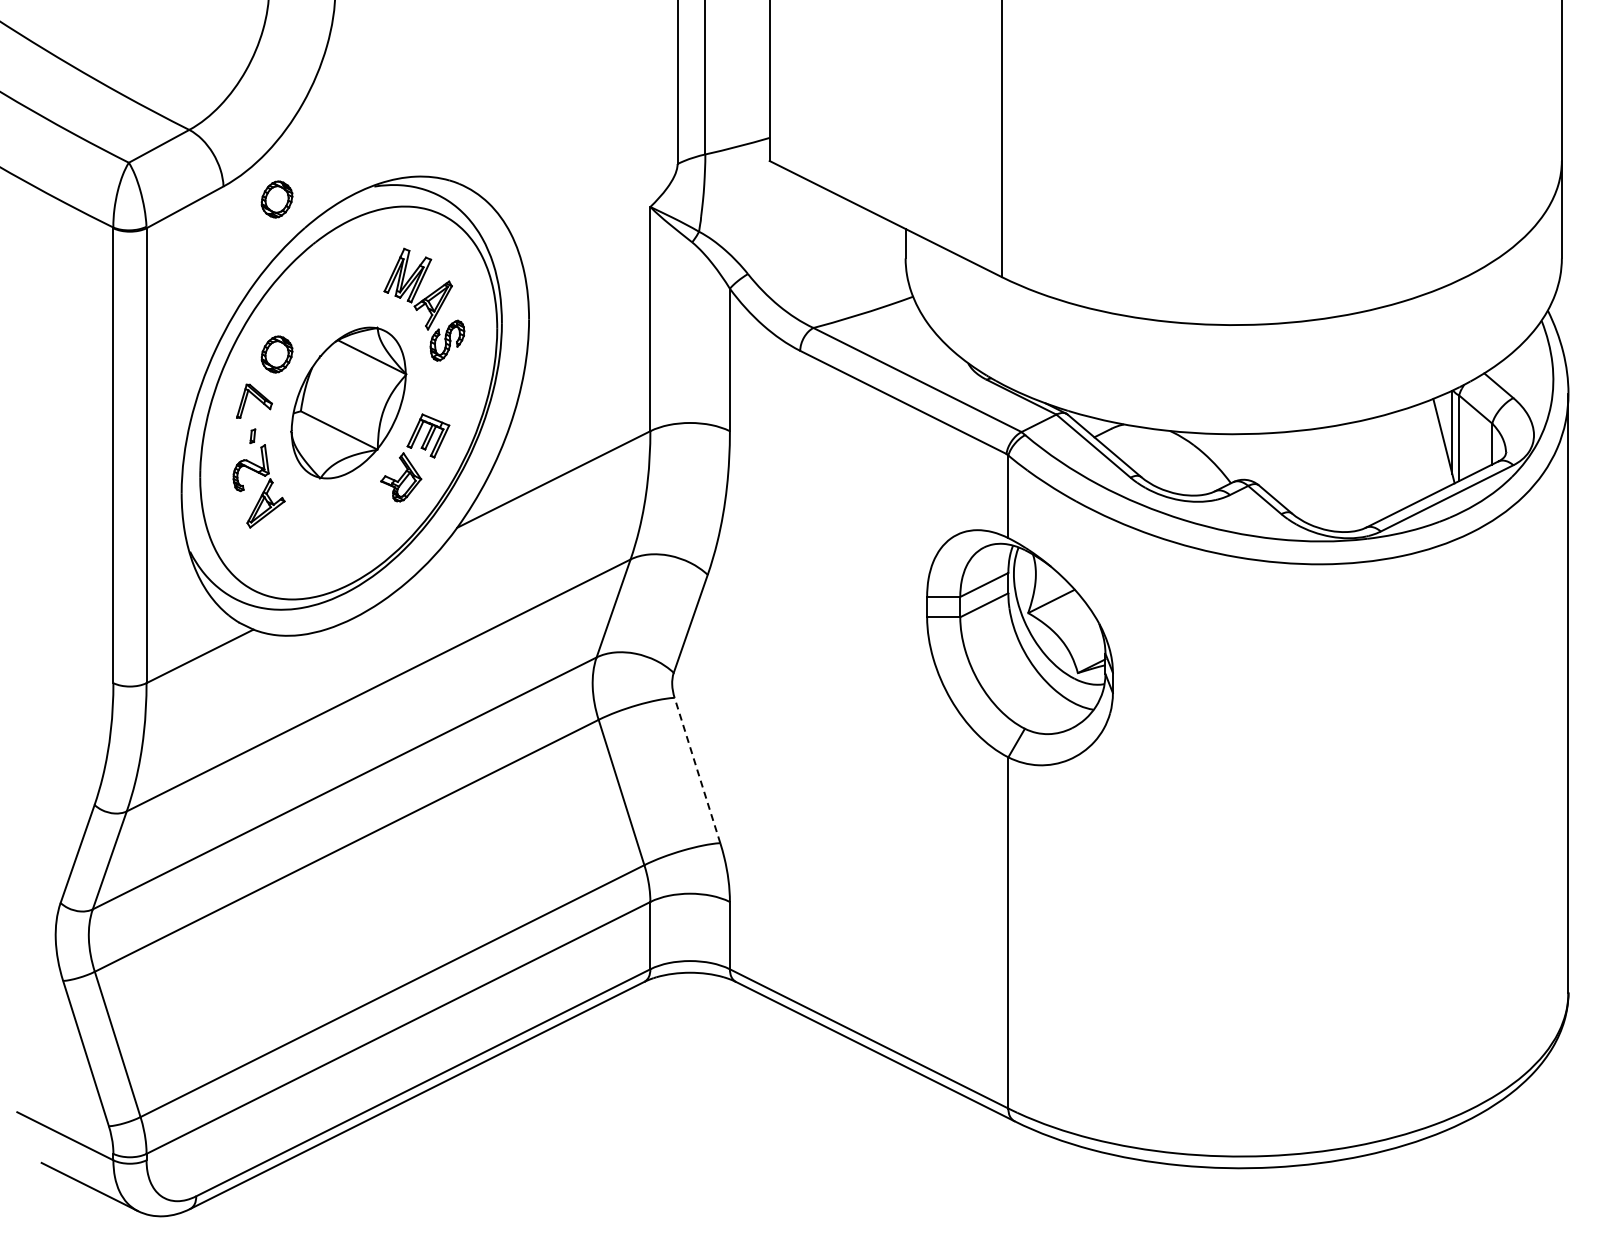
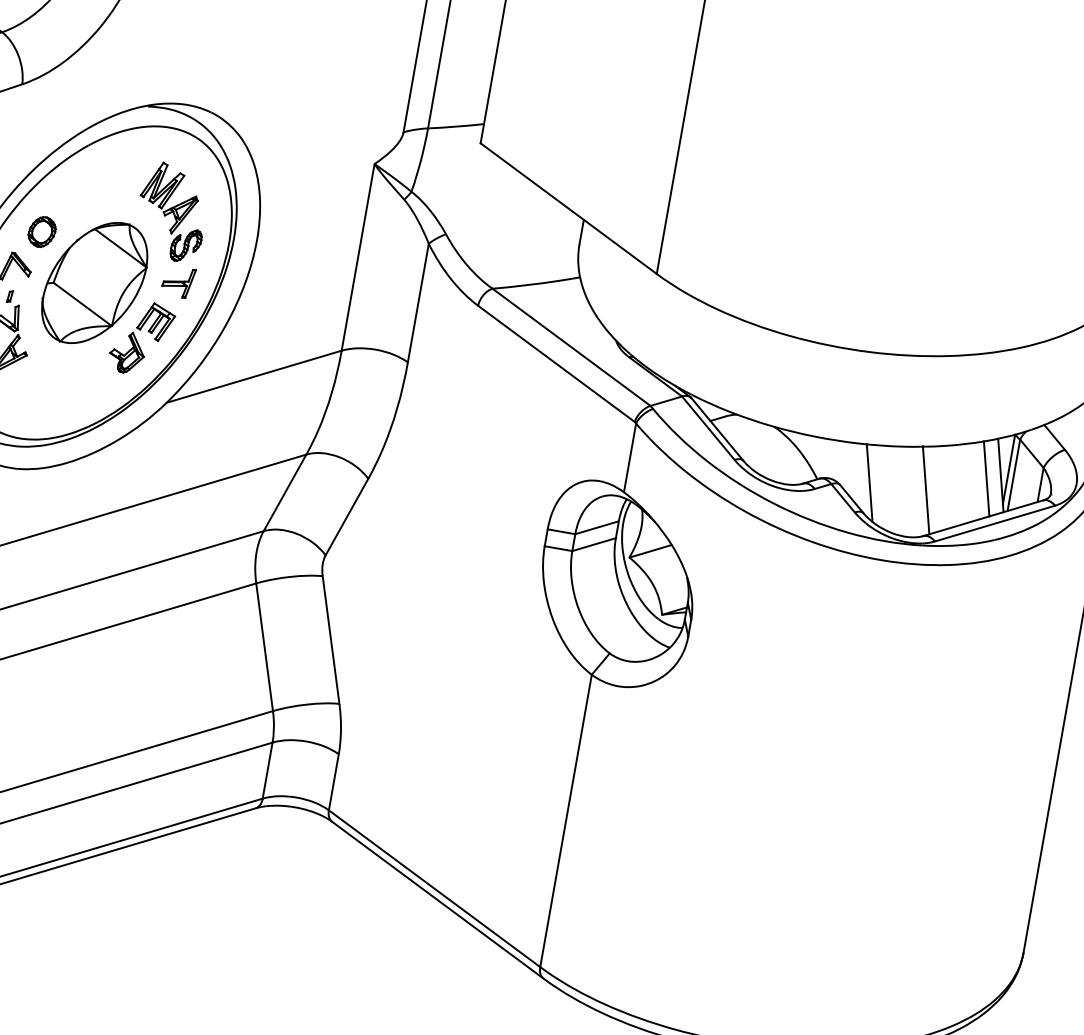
part: (276, 199) -> (64, 102), removed
part: (446, 384) -> (178, 281), added
line: (1428, 447) -> (987, 478), added
line: (1359, 473) -> (925, 490), added
line: (1292, 476) -> (869, 482), added
line: (697, 770) -> (331, 640), dashed -> solid

